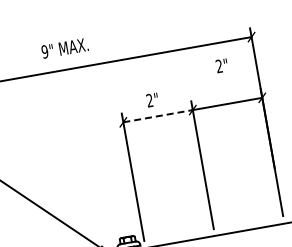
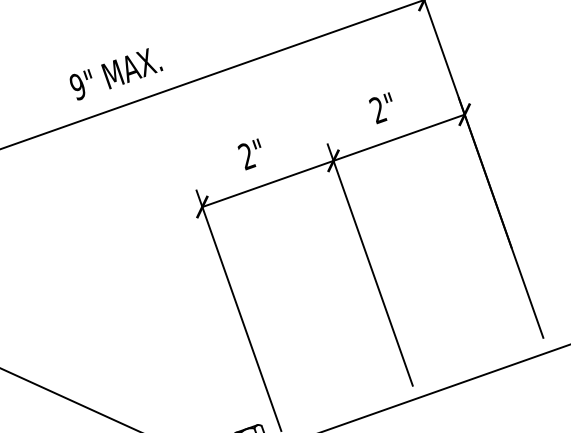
text: (64, 48) -> (114, 73), moved
text: (221, 65) -> (382, 107), moved
line: (158, 116) -> (268, 184), dashed -> solid

